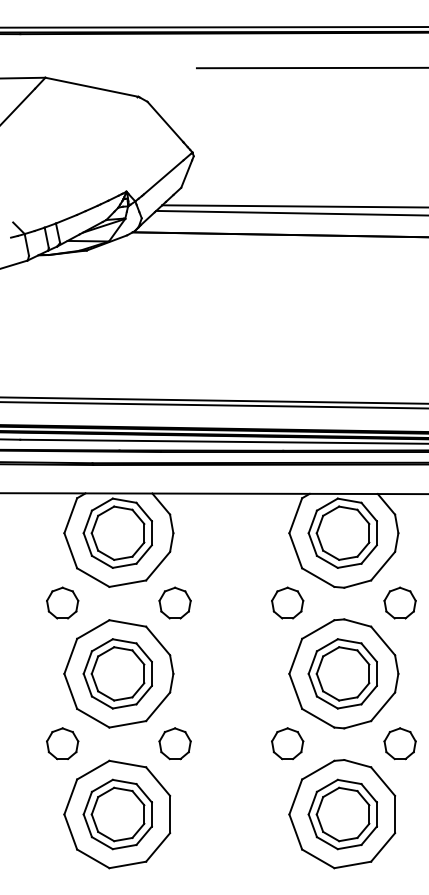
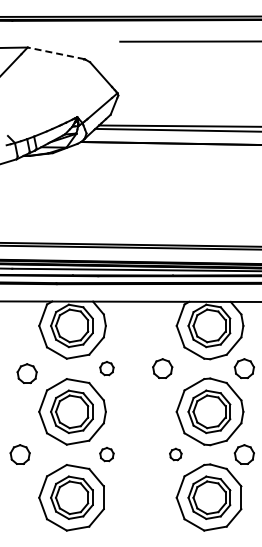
line: (90, 87) -> (55, 53), solid -> dashed
part: (61, 602) -> (26, 373), moved
part: (174, 602) -> (106, 368), size x0.7
part: (287, 602) -> (162, 368), moved
part: (61, 743) -> (19, 454), moved
part: (174, 743) -> (106, 454), size x0.7
part: (287, 743) -> (175, 454), size x0.6

